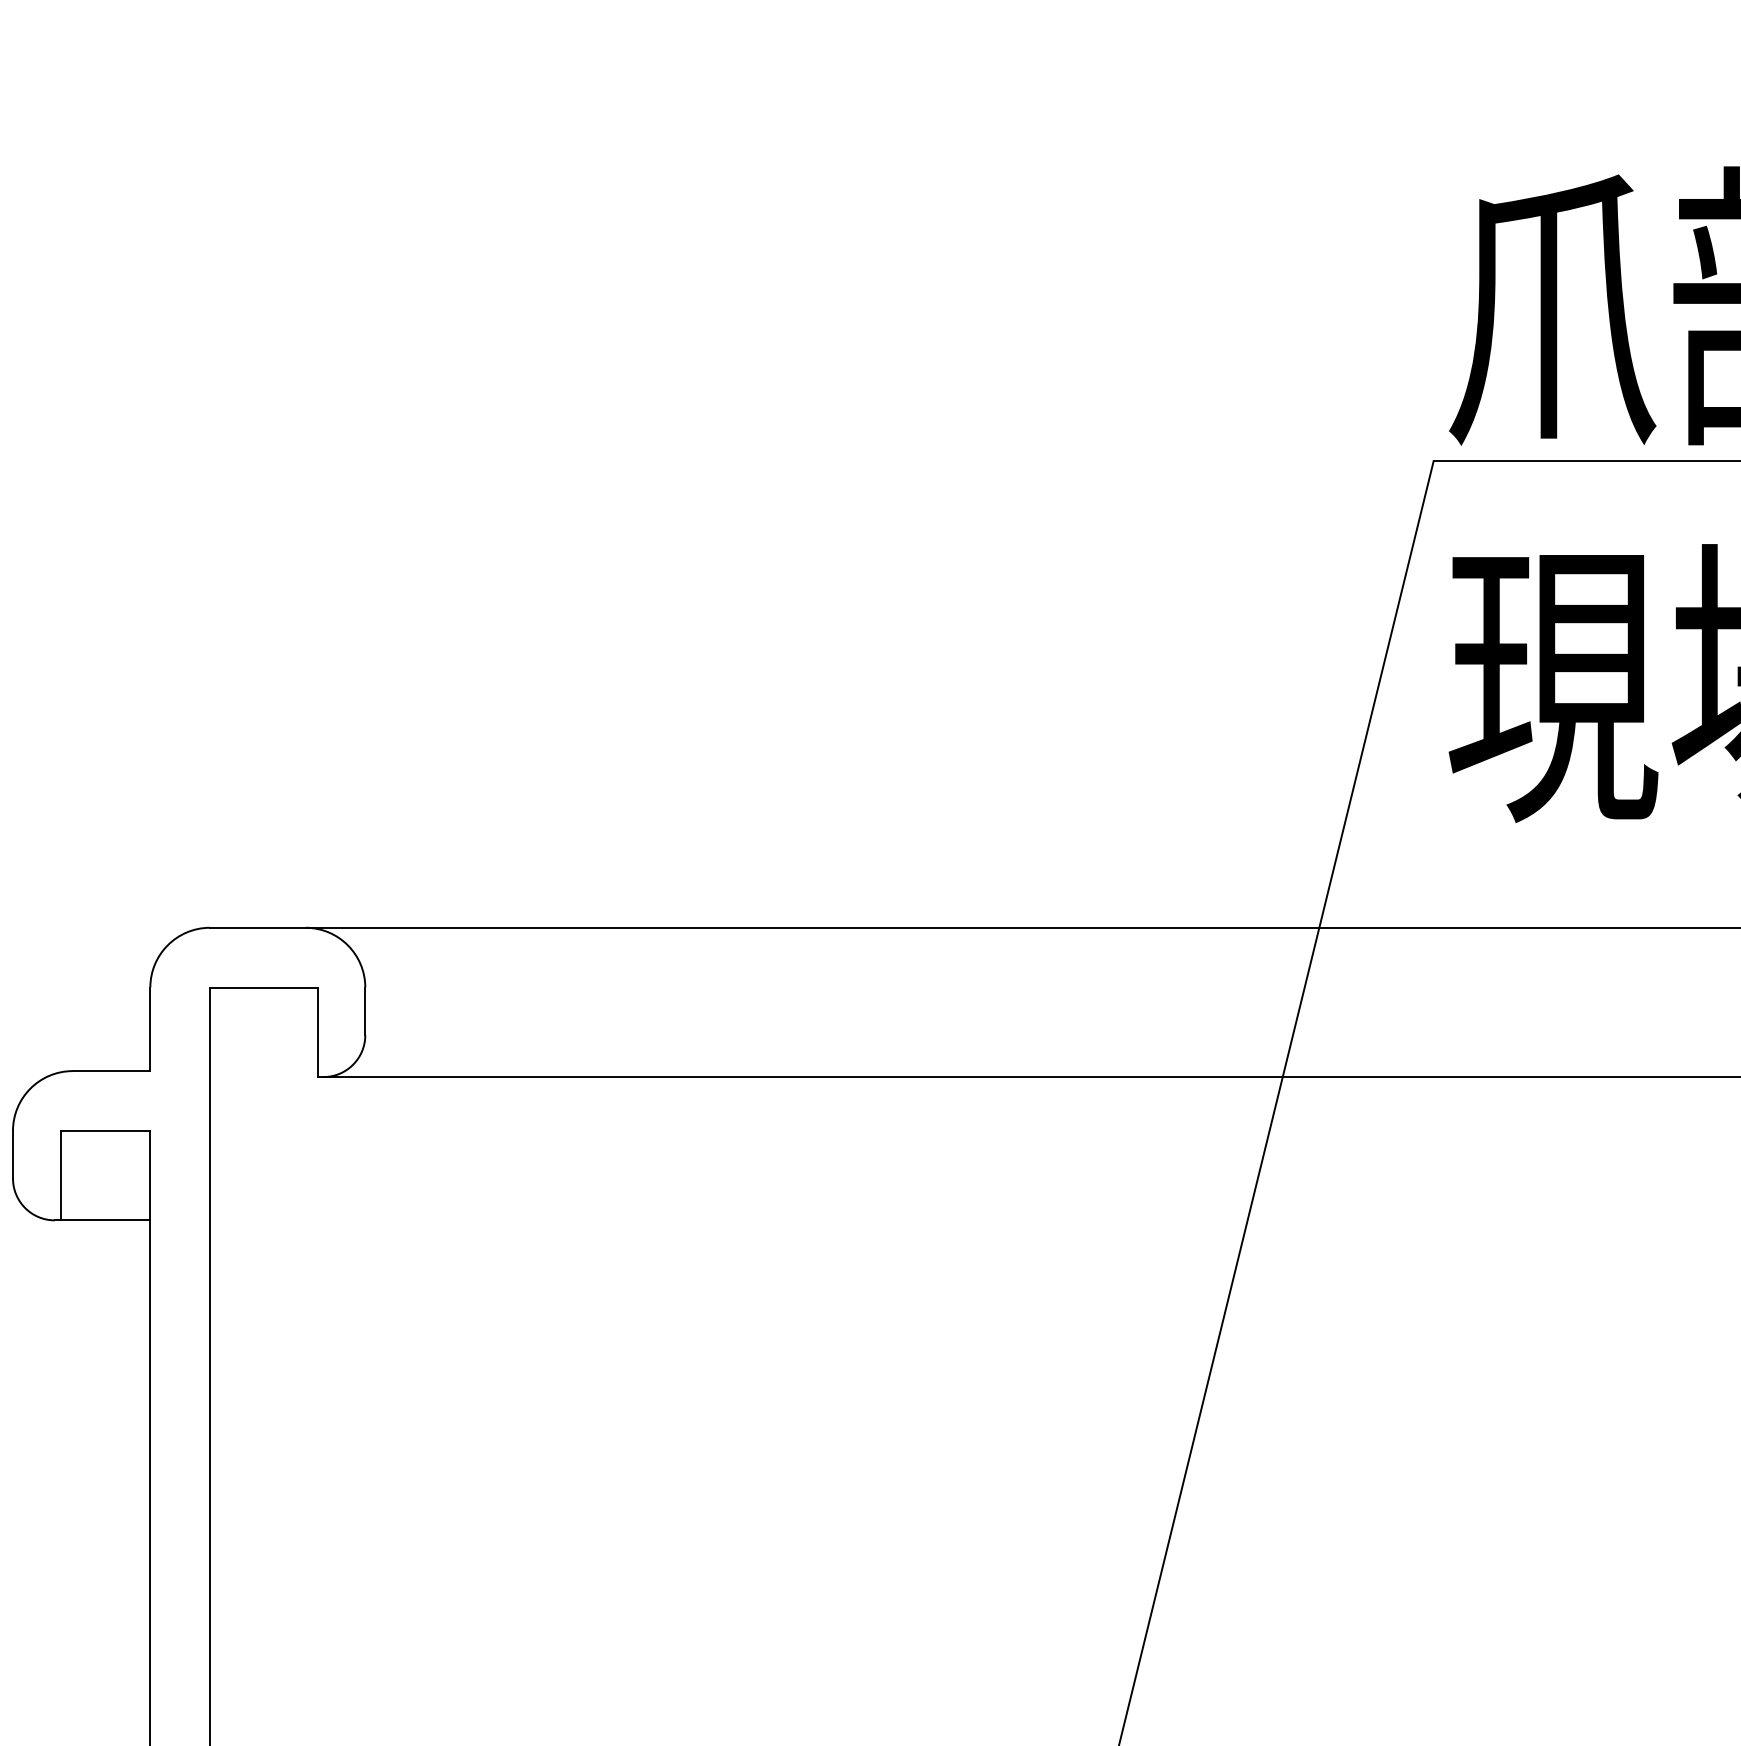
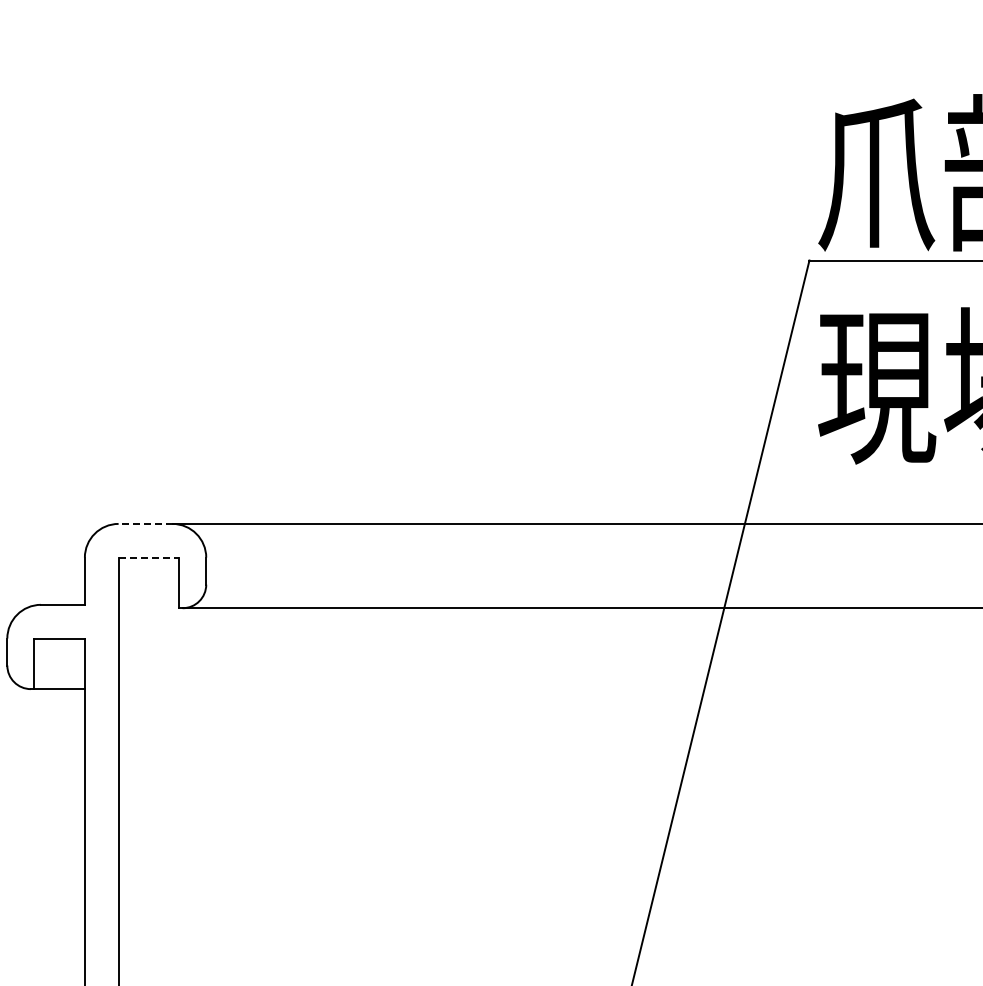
line: (257, 927) -> (145, 523), solid -> dashed
line: (264, 987) -> (149, 557), solid -> dashed

